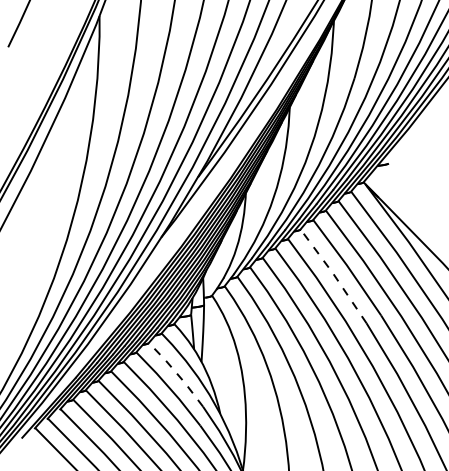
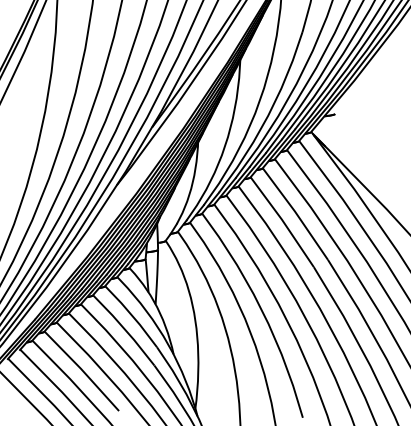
line: (334, 275) -> (283, 221), dashed -> solid
line: (176, 373) -> (131, 315), dashed -> solid

